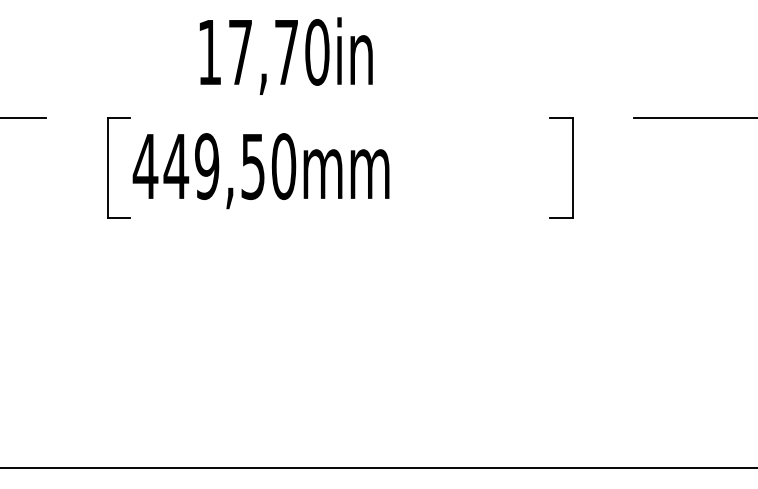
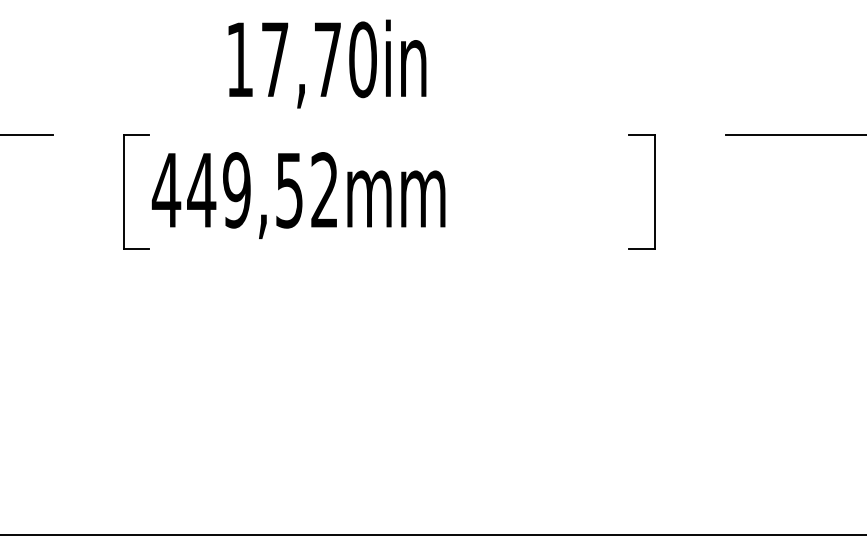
text: (283, 166) -> (324, 190), 449,50mm -> 449,52mm

